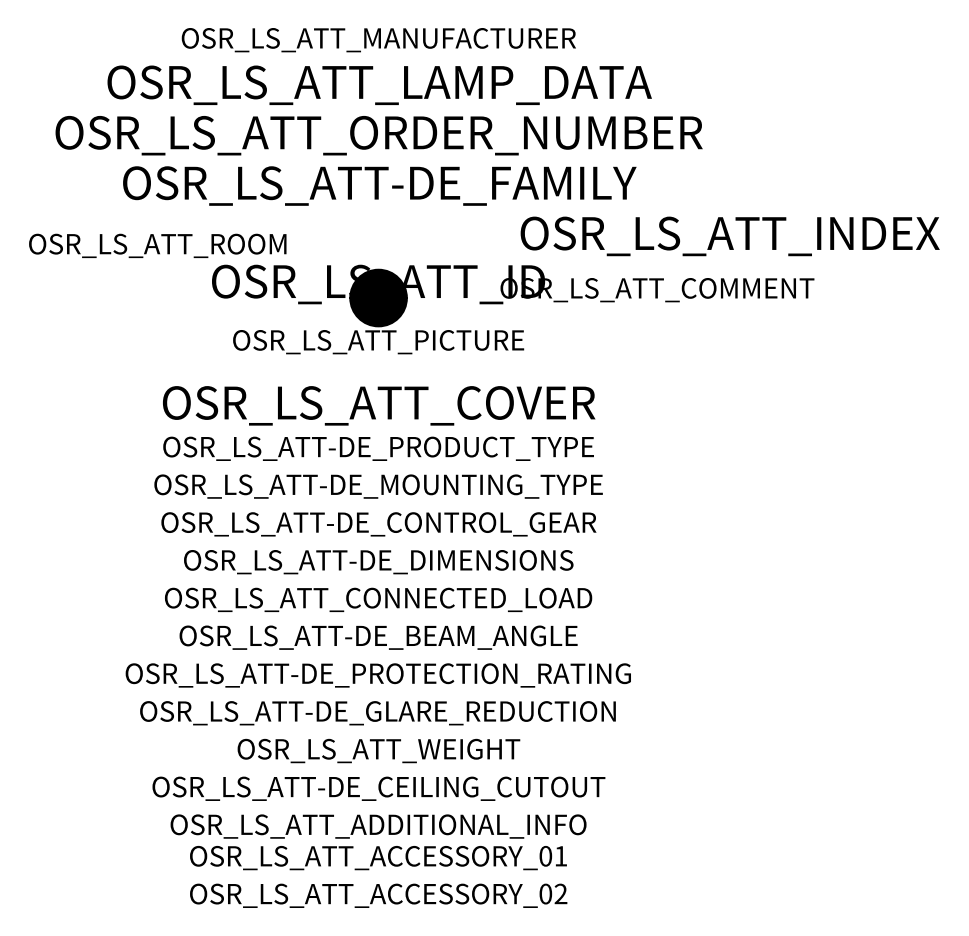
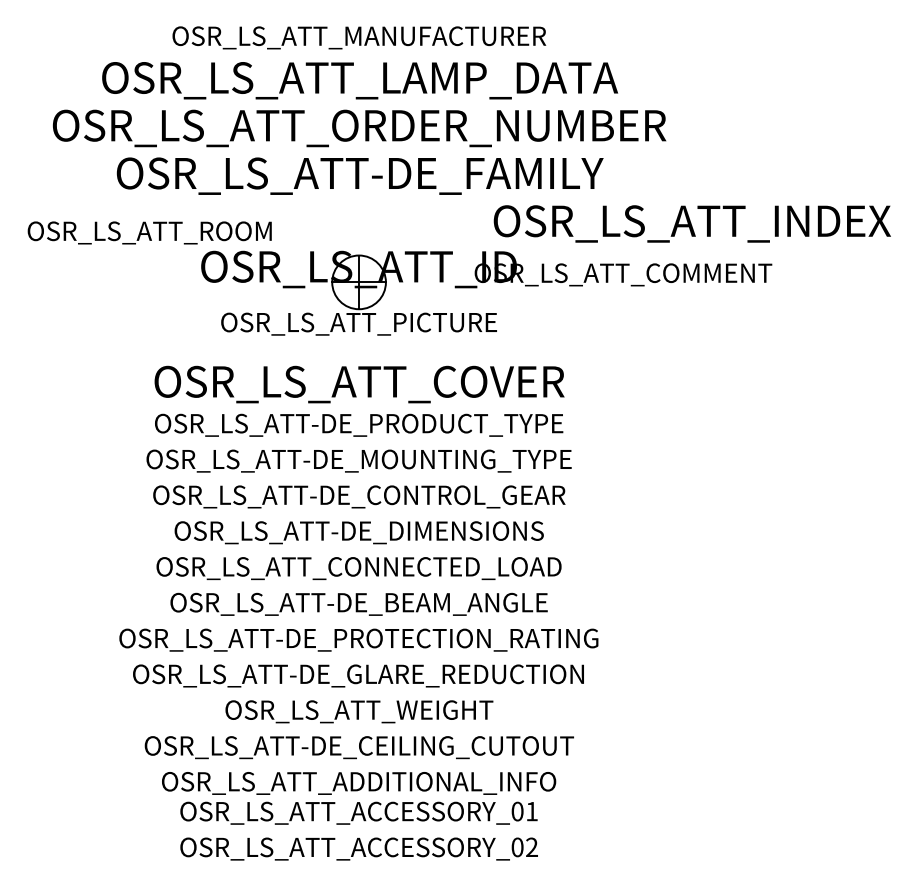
fill: (378, 297) -> (359, 281), removed

